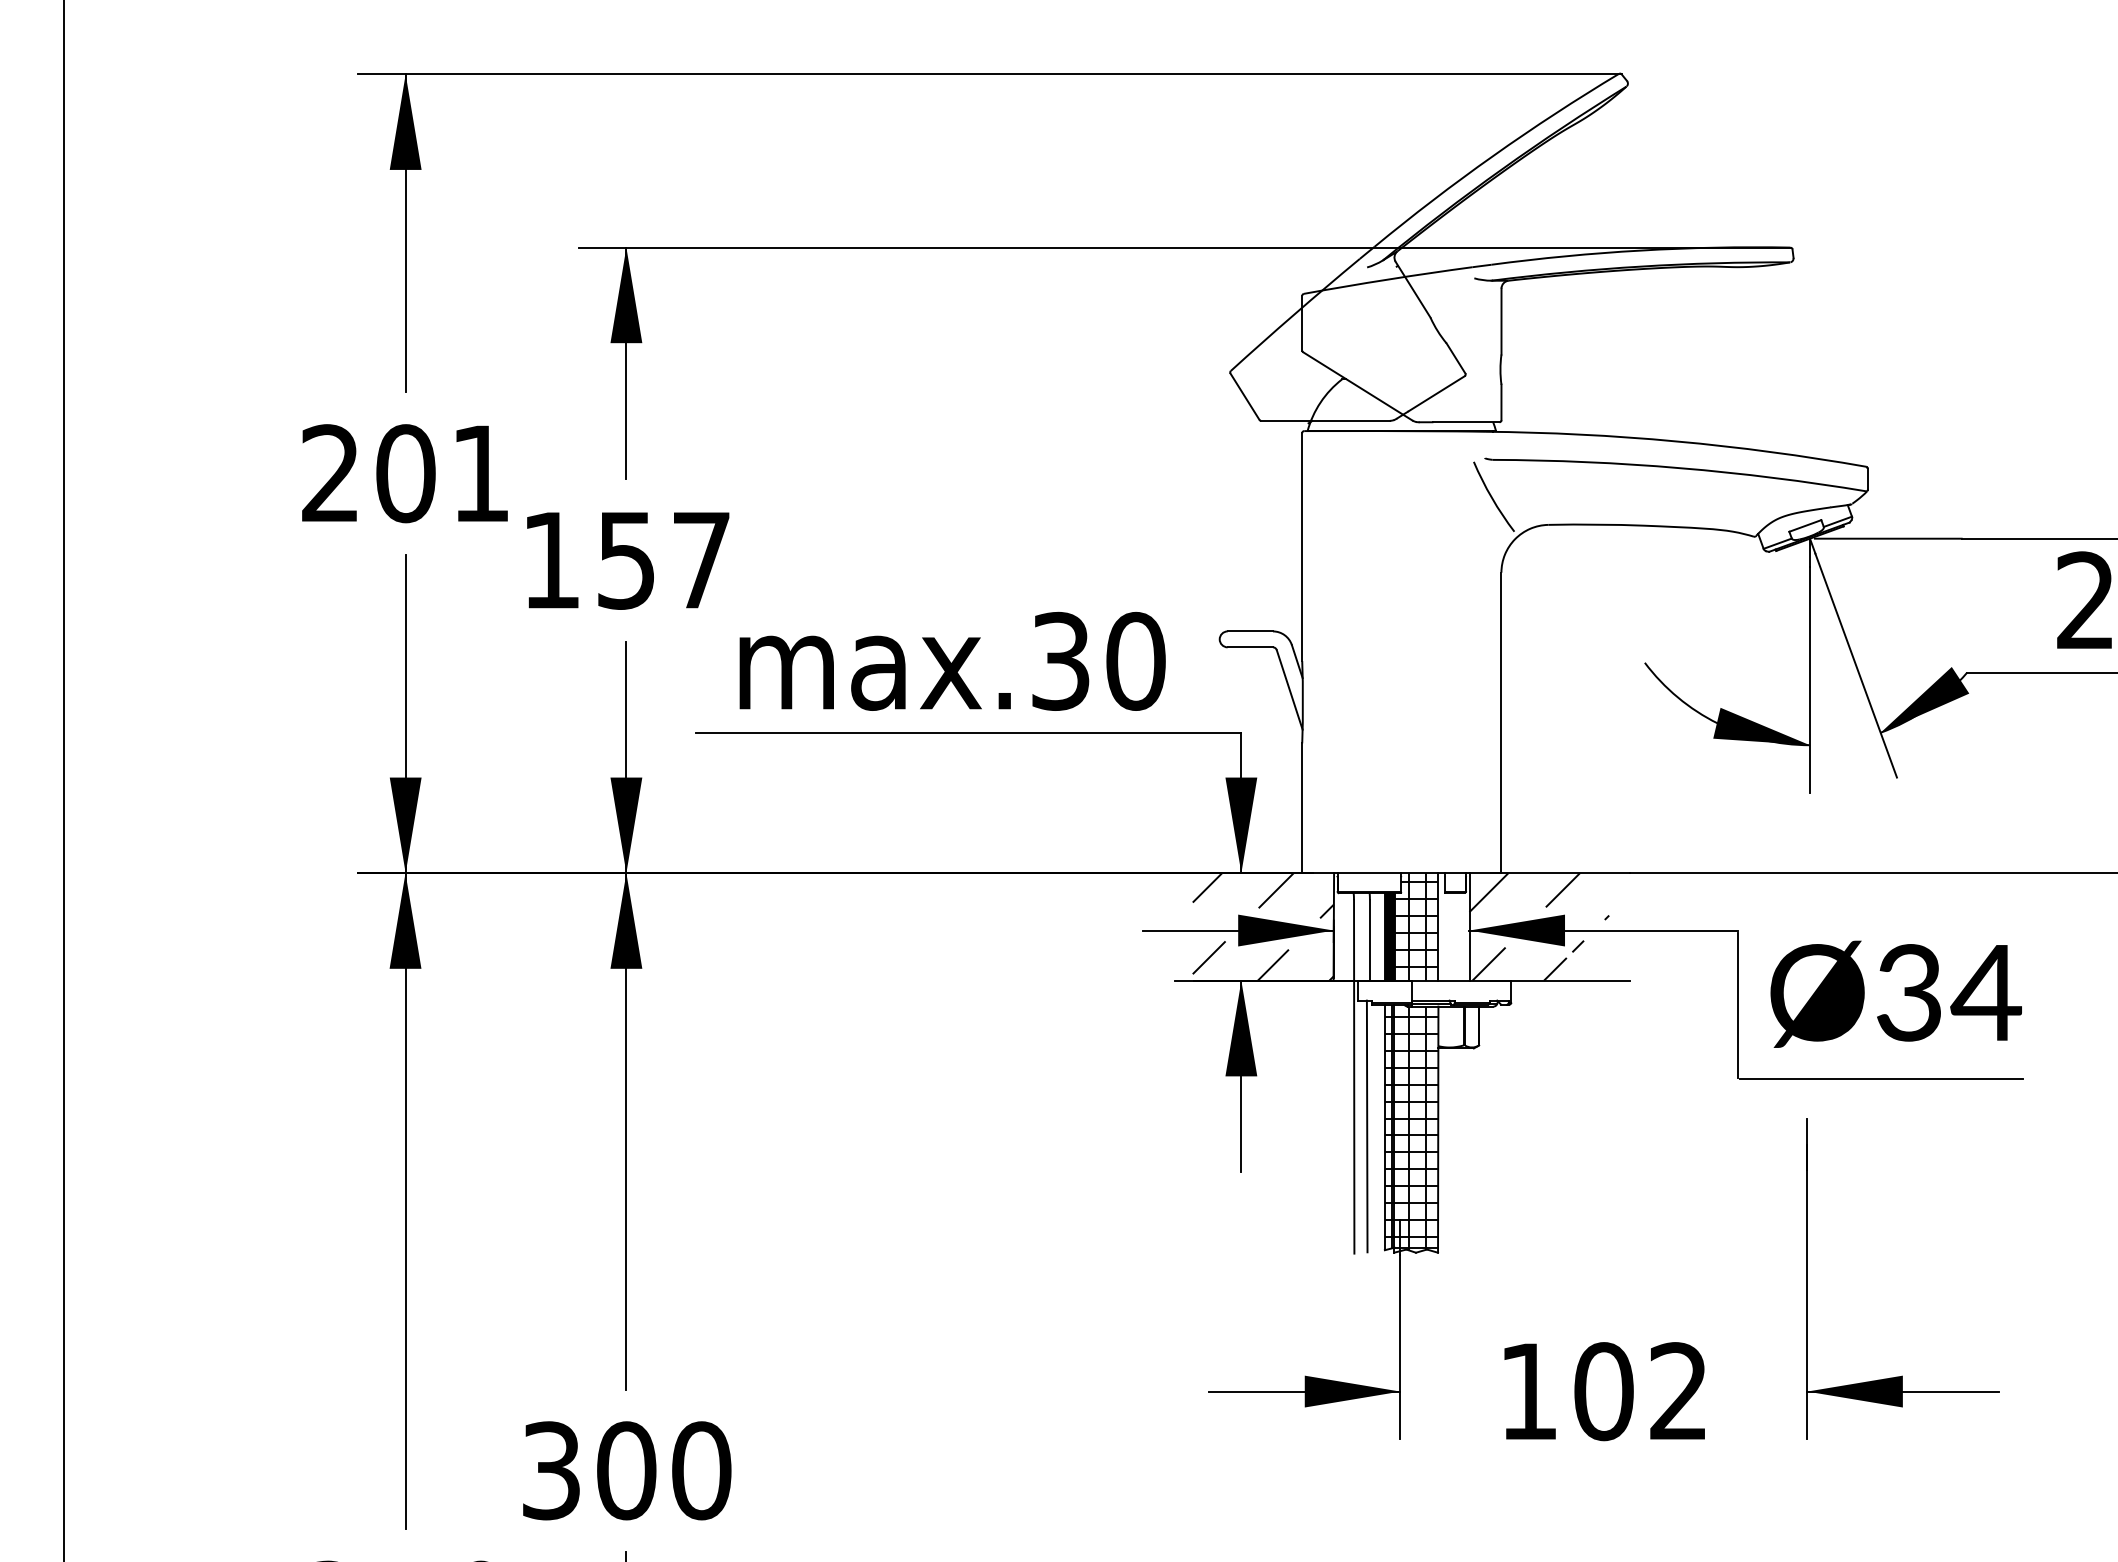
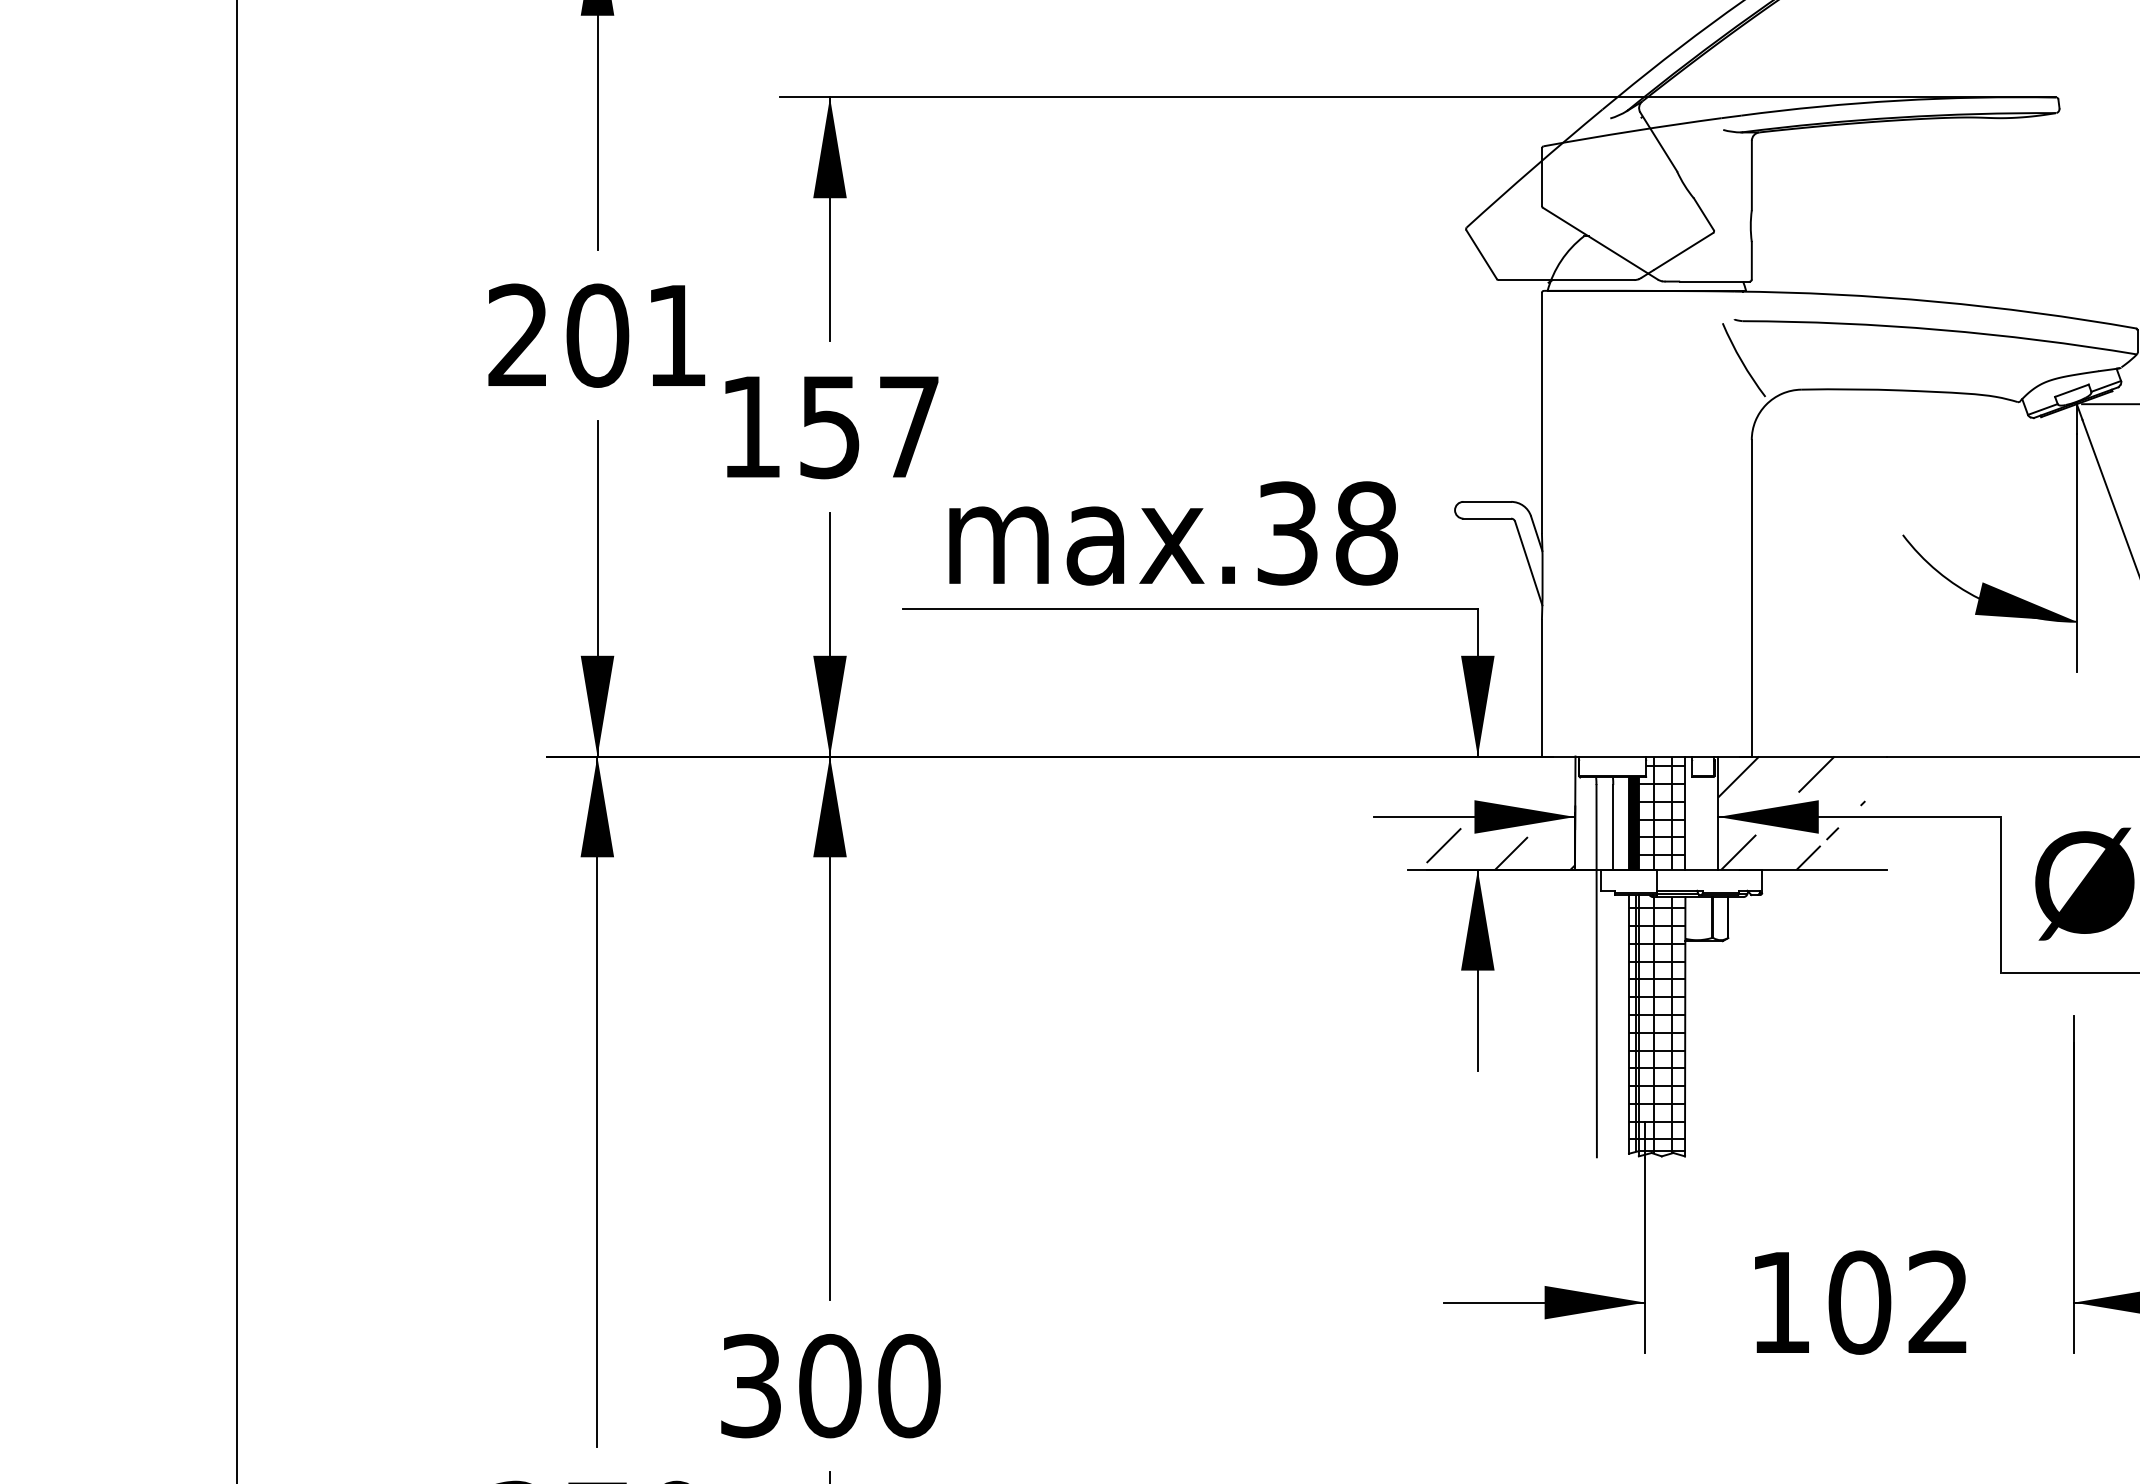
text: (1135, 661) -> (1366, 533), max.30 -> max.38
hatch: (1262, 895) -> (1500, 780), removed
line: (1366, 1126) -> (1609, 1023), removed

